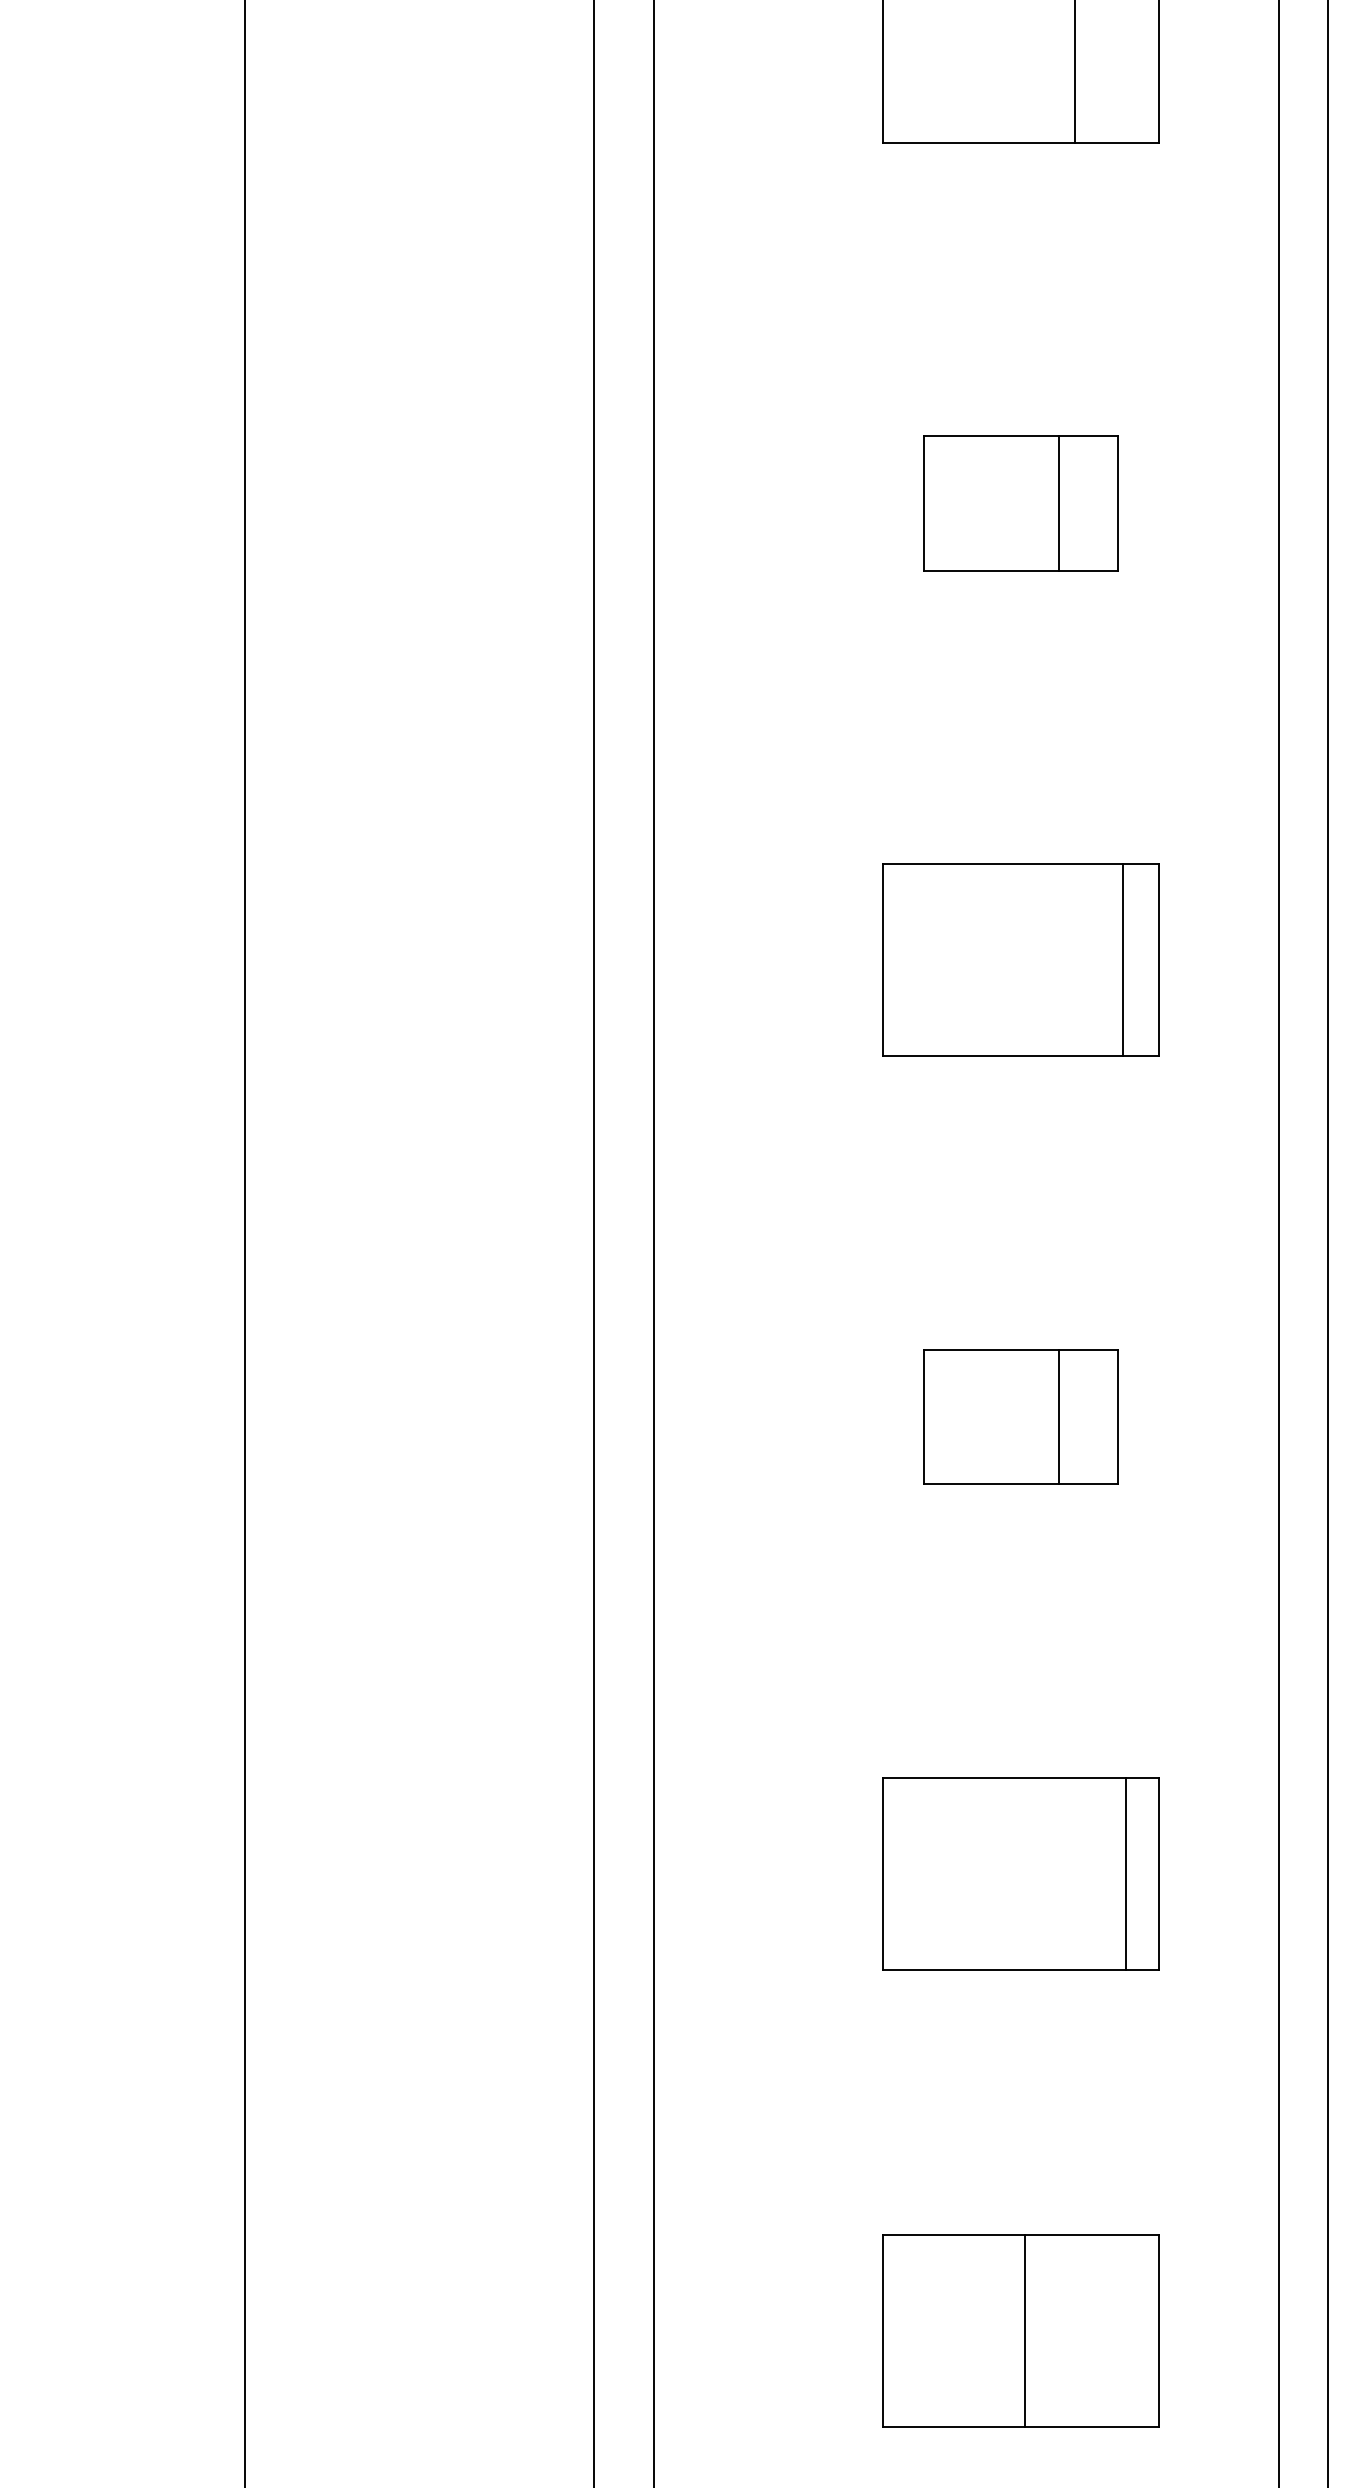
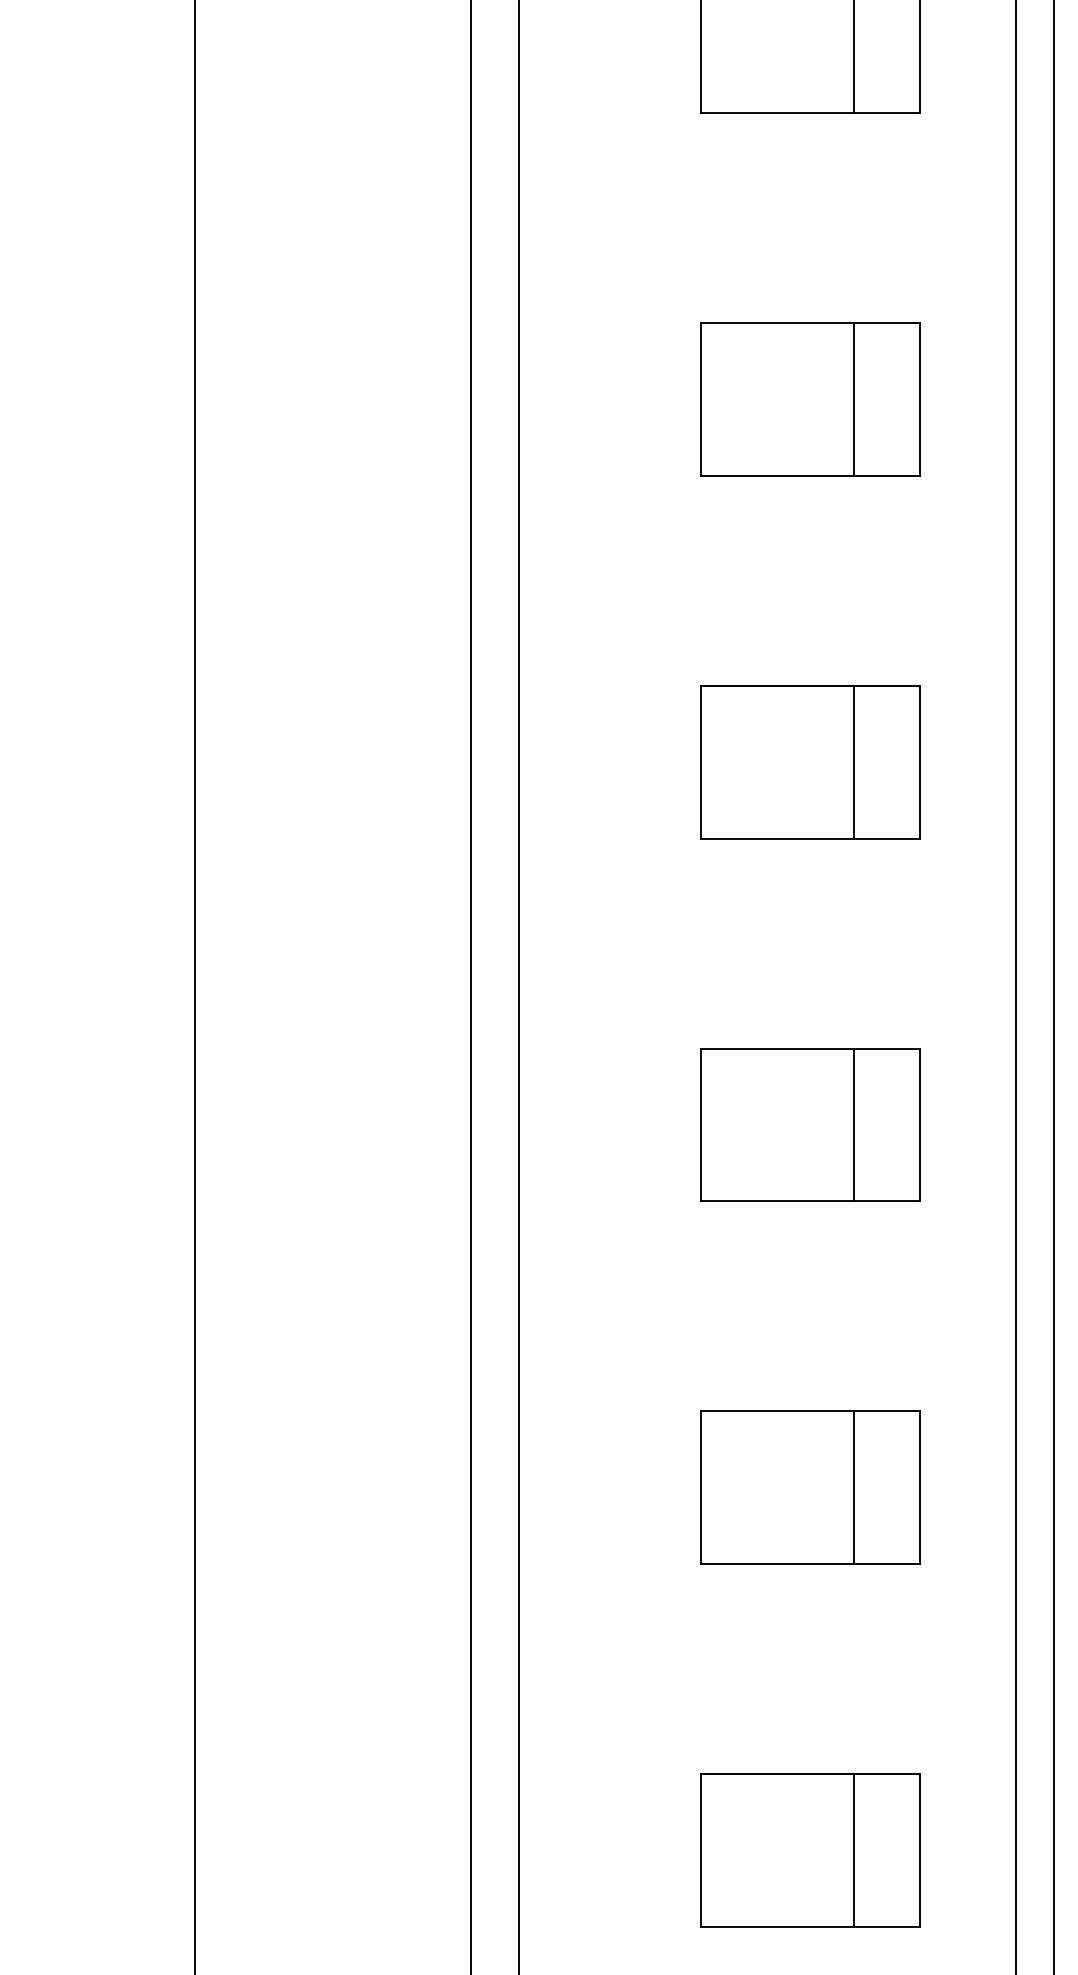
part: (1020, 503) -> (810, 399), size x1.43
line: (1123, 959) -> (853, 761), moved
part: (1020, 1416) -> (810, 1124), size x1.43
line: (1125, 1873) -> (853, 1487), moved
line: (1024, 2331) -> (853, 1850), moved

